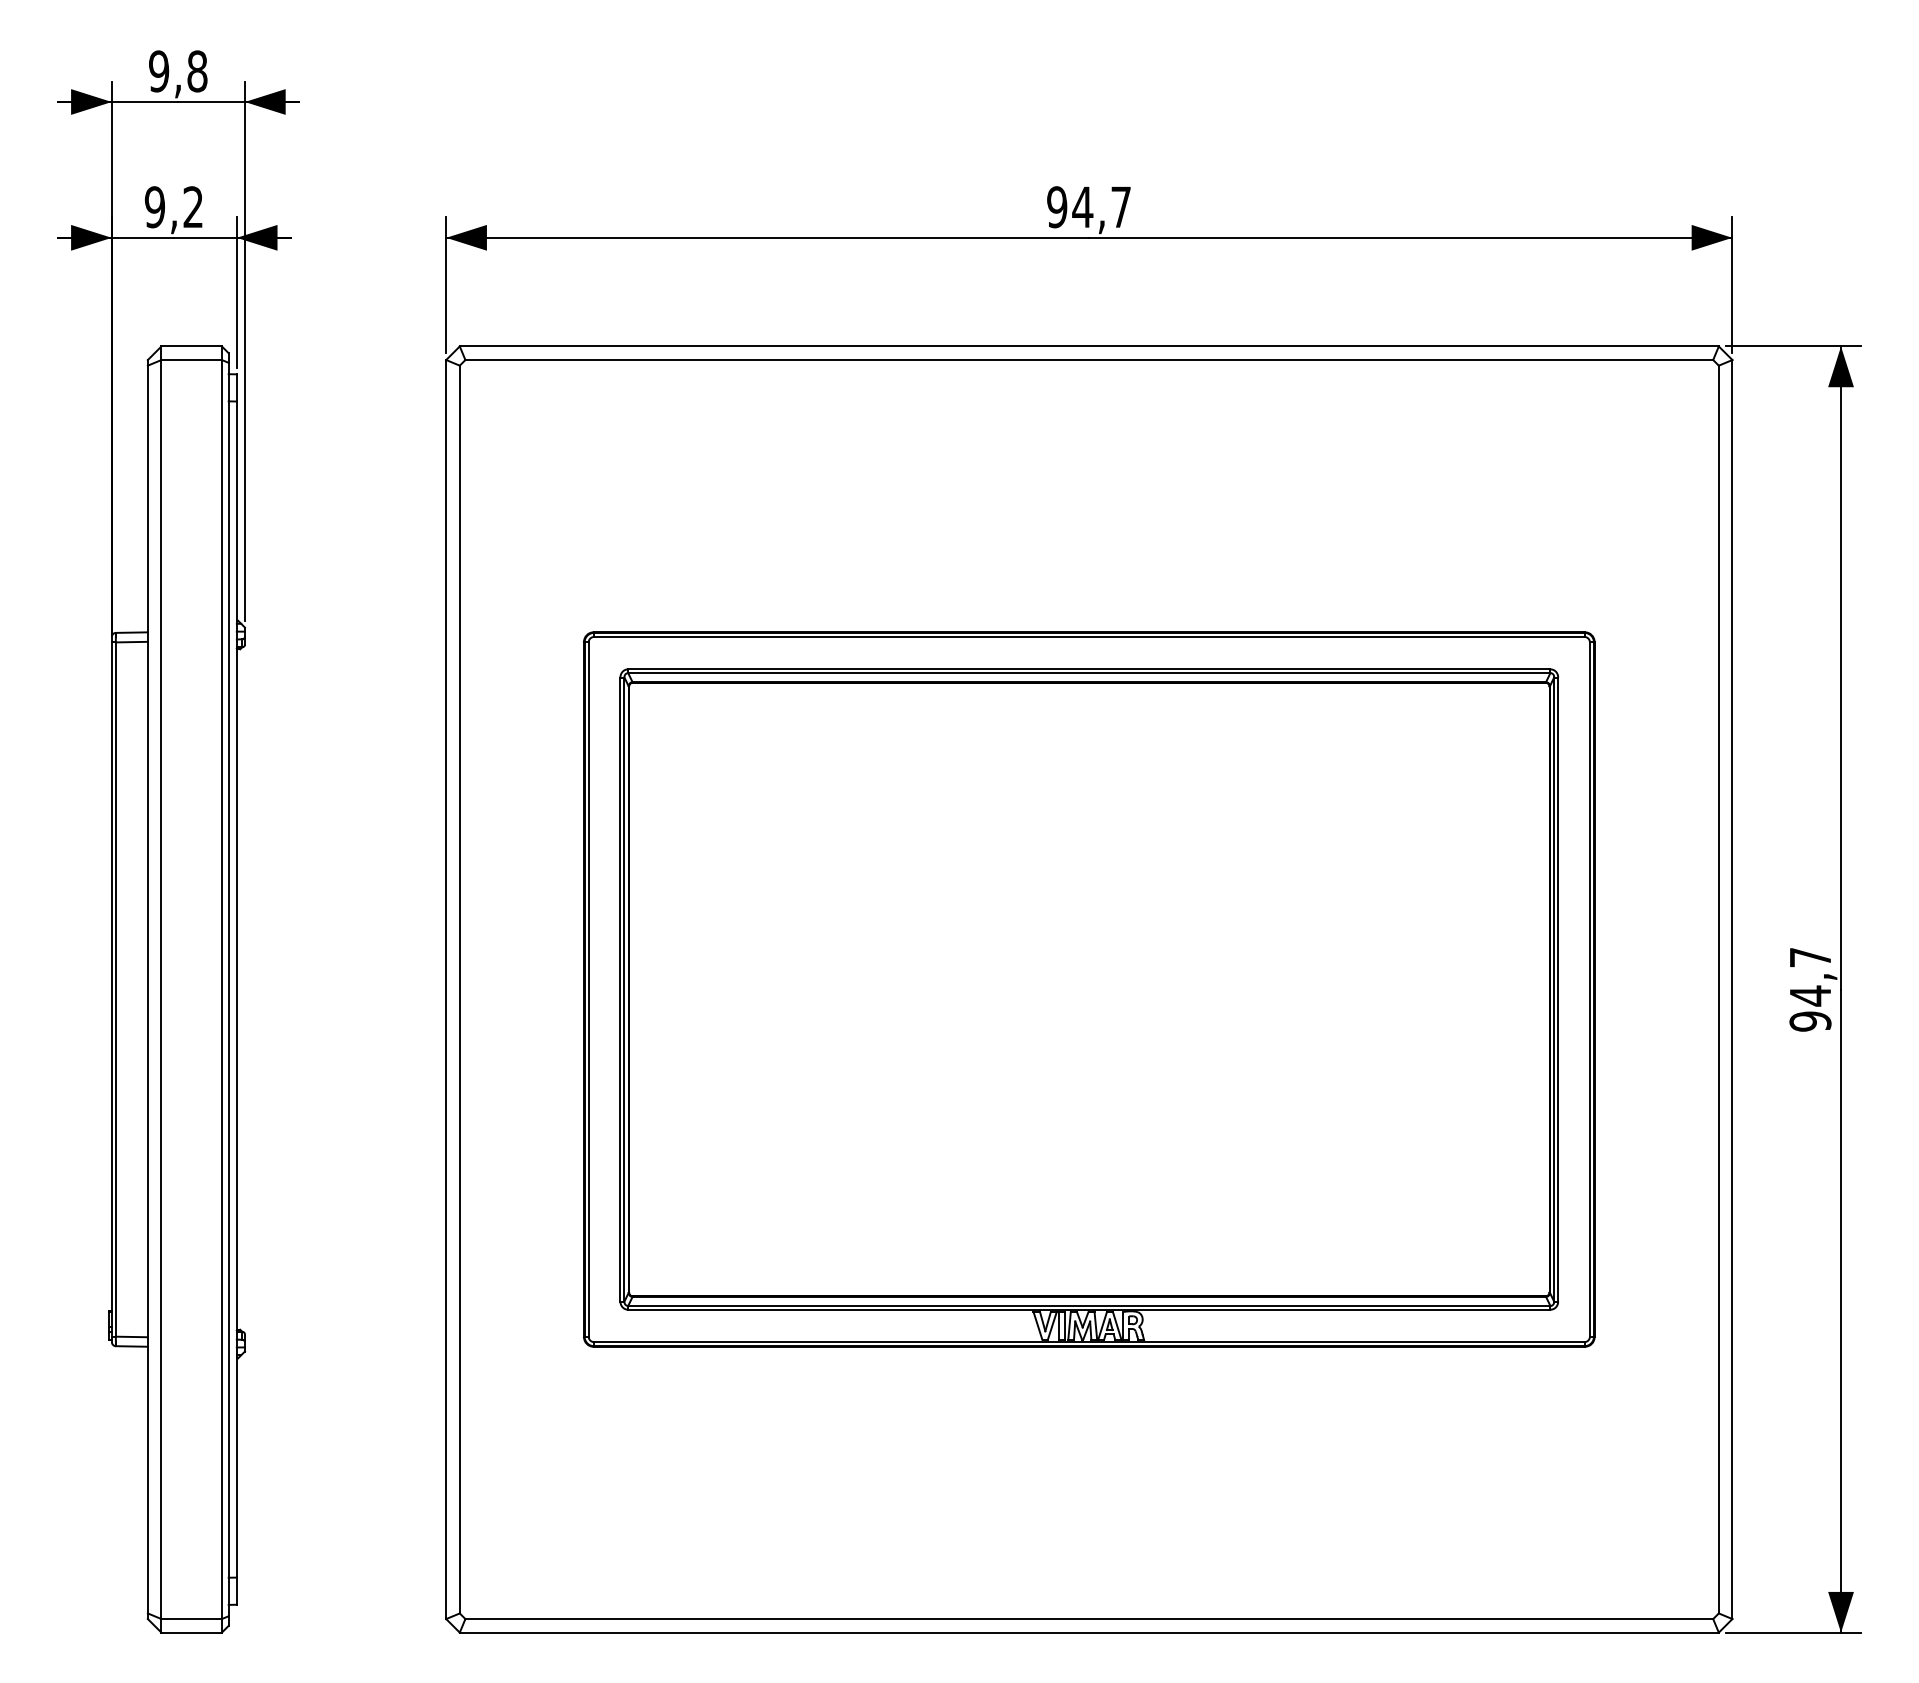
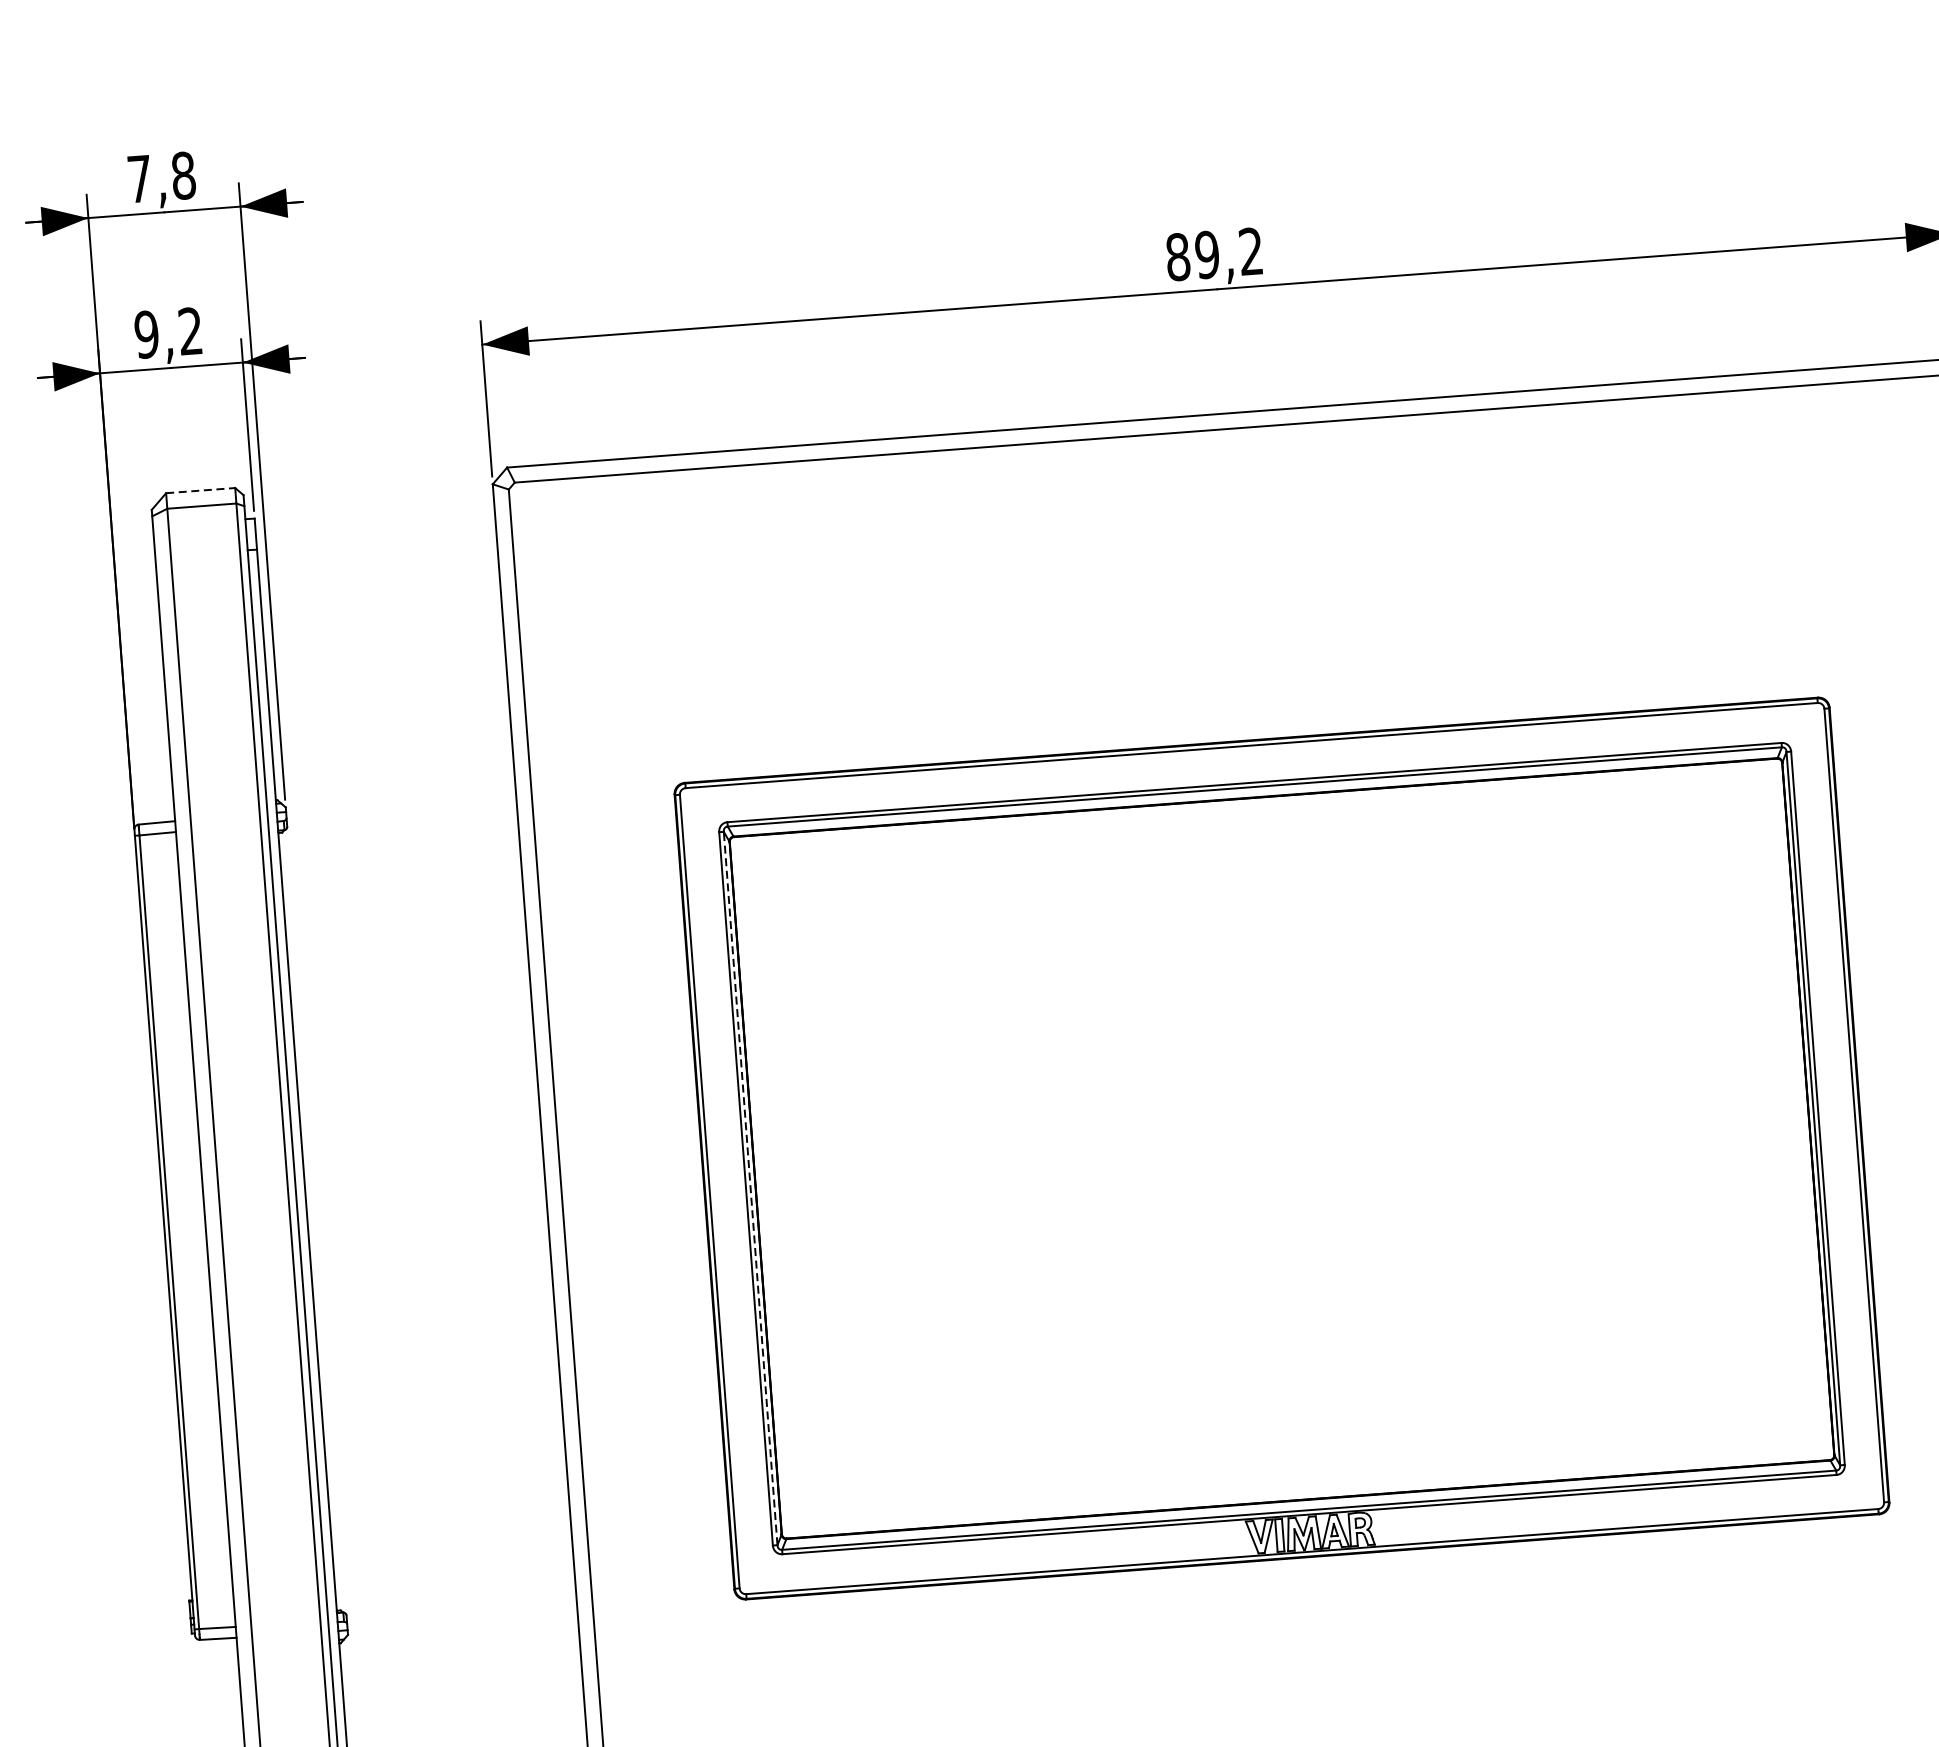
text: (159, 71) -> (140, 179), 9,8 -> 7,8
text: (1088, 207) -> (1213, 254), 94,7 -> 89,2
line: (192, 346) -> (201, 490), solid -> dashed
line: (624, 989) -> (750, 1188), solid -> dashed

